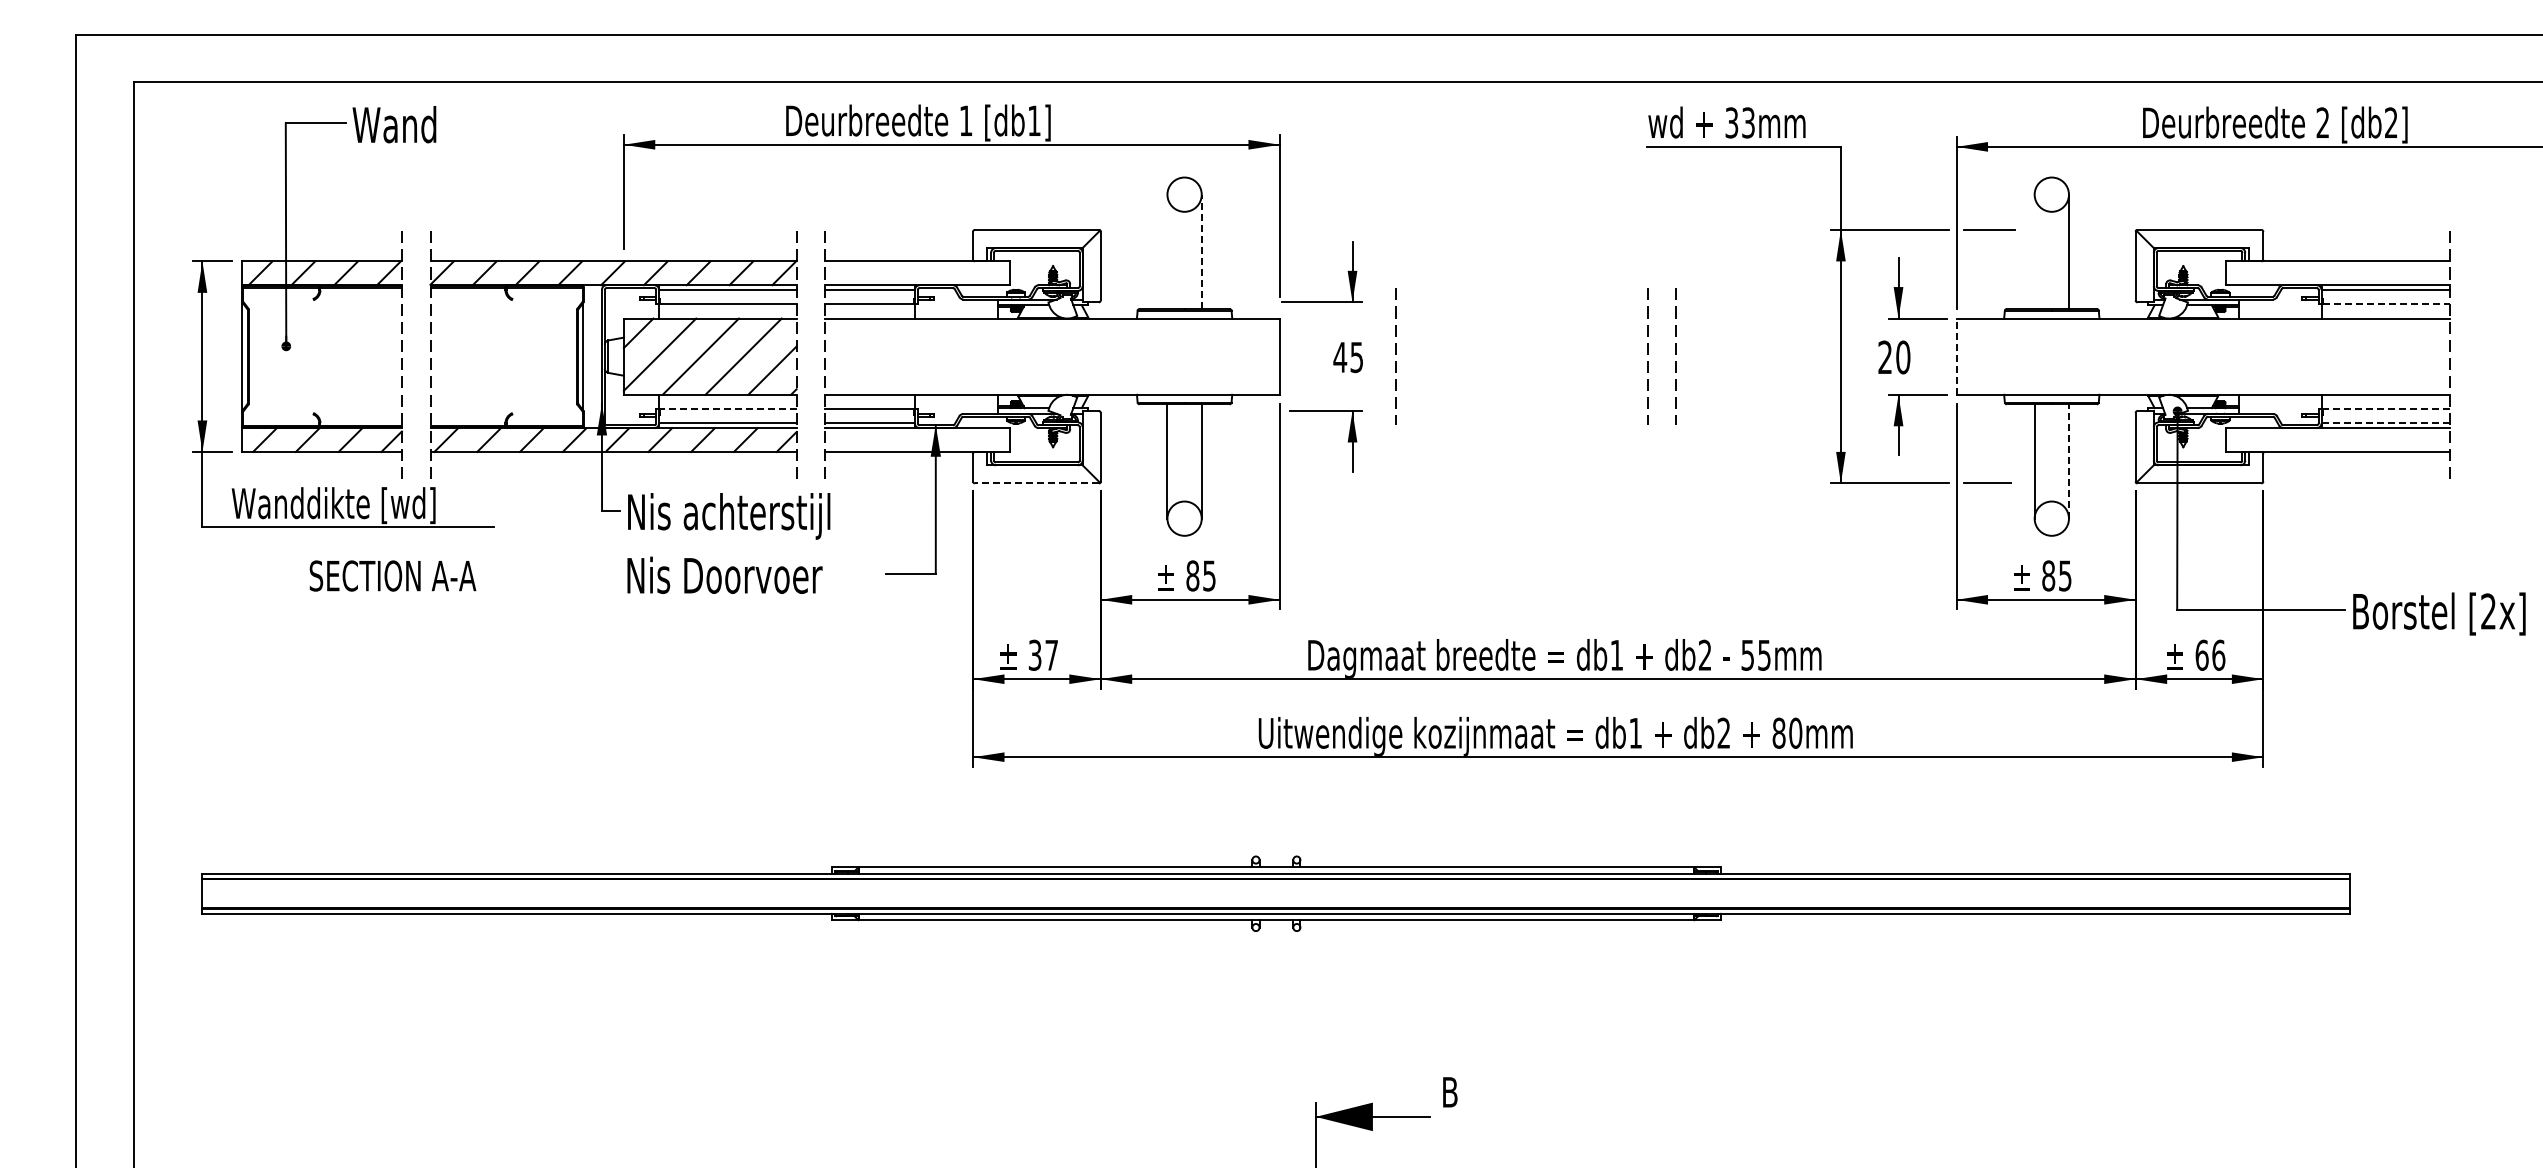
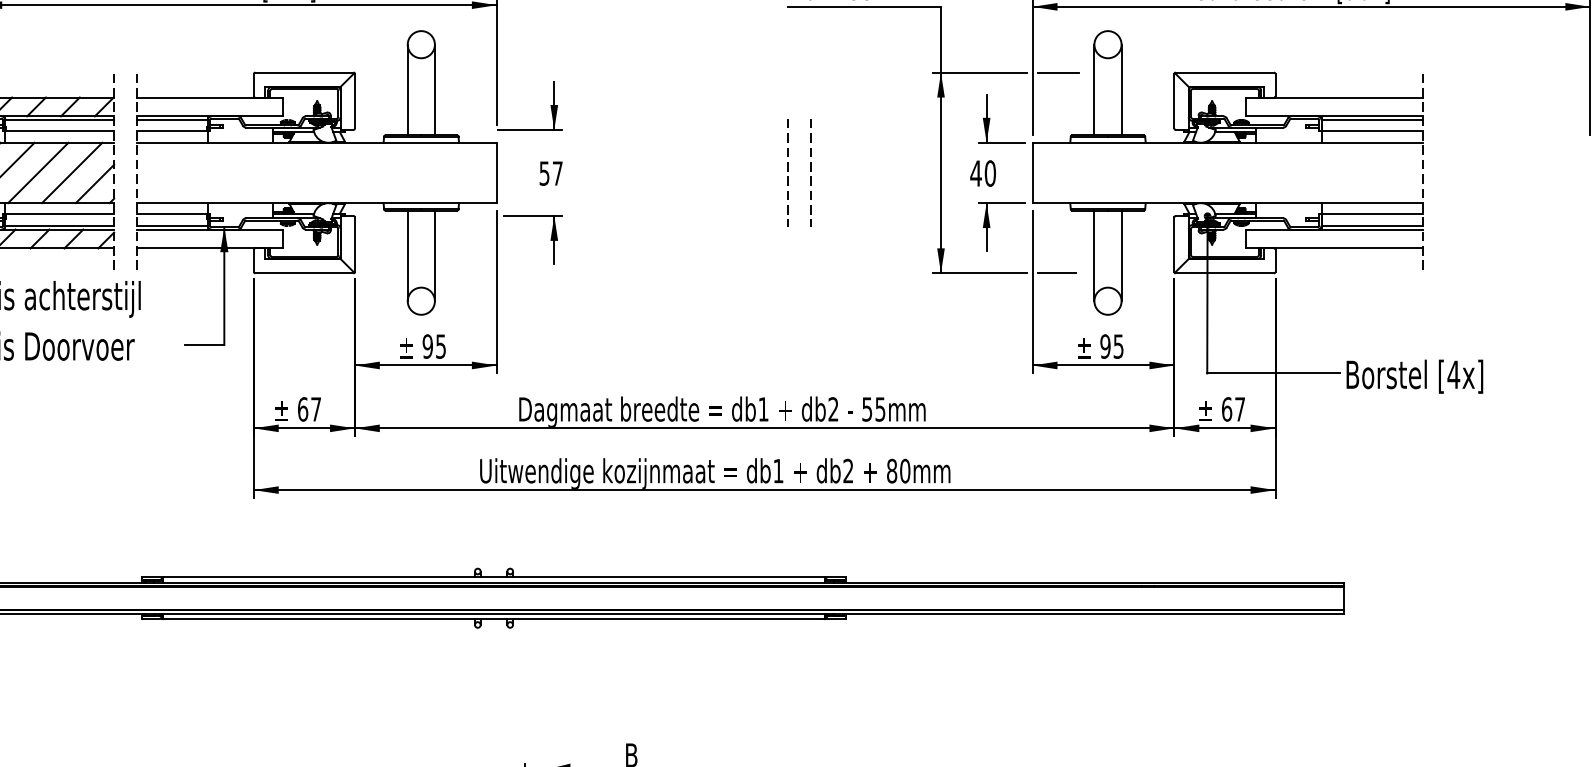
line: (1167, 251) -> (407, 89), added
line: (1201, 251) -> (434, 89), dashed -> solid
line: (2034, 251) -> (1094, 89), added
line: (2386, 304) -> (1372, 131), dashed -> solid
line: (1395, 354) -> (588, 171), removed
text: (1884, 356) -> (975, 172), 20 -> 40
line: (1956, 356) -> (1032, 172), dashed -> solid
text: (1347, 357) -> (550, 173), 45 -> 57
line: (727, 409) -> (59, 214), dashed -> solid
line: (2385, 409) -> (1372, 214), dashed -> solid
line: (2385, 423) -> (1372, 225), dashed -> solid
line: (2068, 461) -> (1121, 255), dashed -> solid
line: (1036, 483) -> (304, 273), dashed -> solid
text: (1192, 575) -> (427, 346), 85 -> 95
text: (2048, 575) -> (1105, 346), 85 -> 95
text: (2488, 611) -> (1453, 374), [2x] -> [4x]
text: (1034, 654) -> (302, 408), 37 -> 67
text: (2218, 654) -> (1239, 408), 66 -> 67

